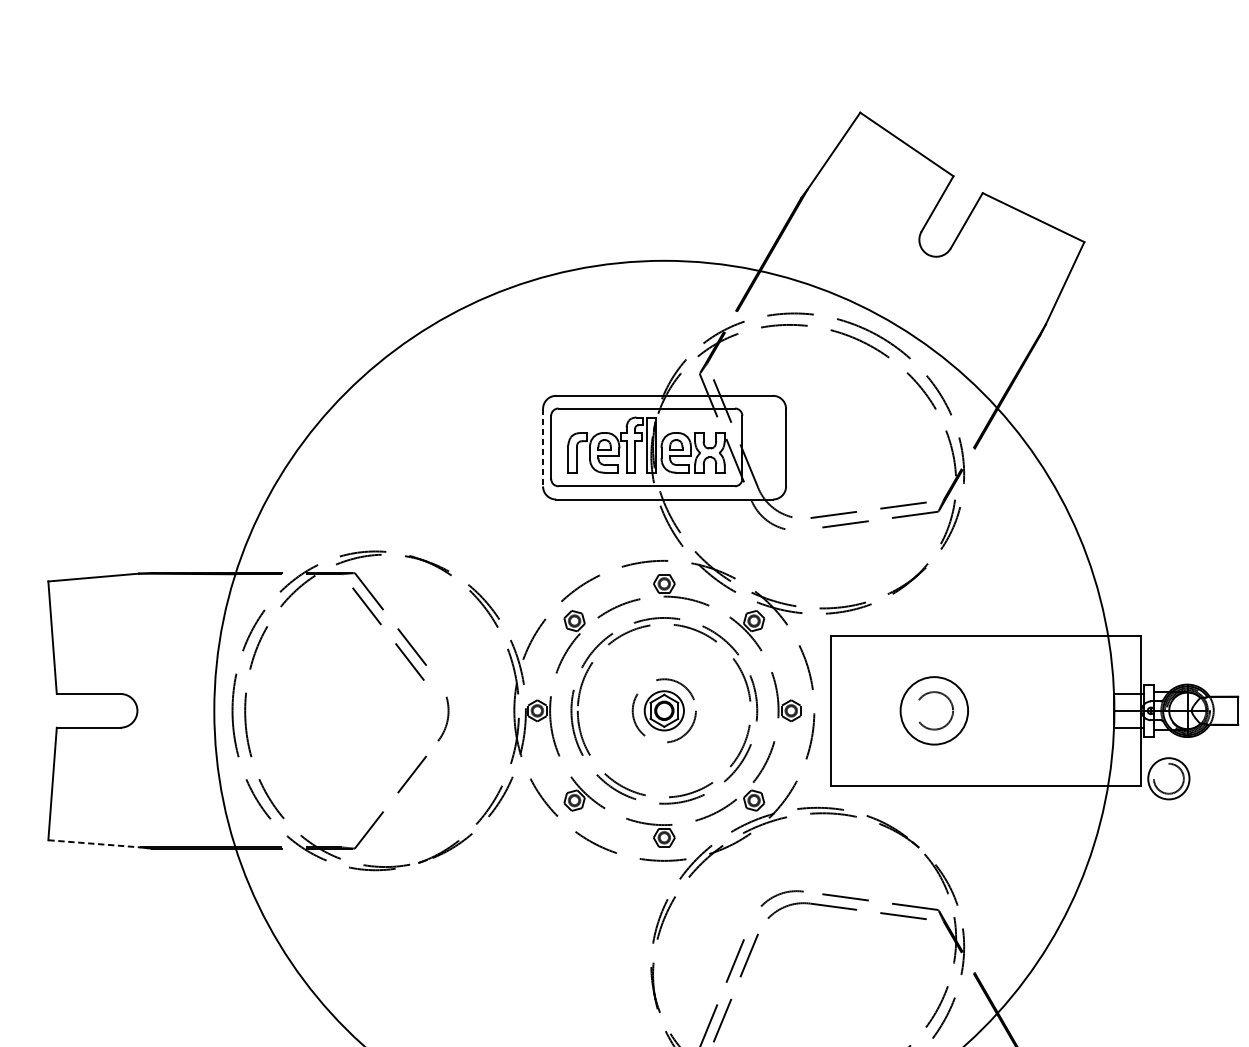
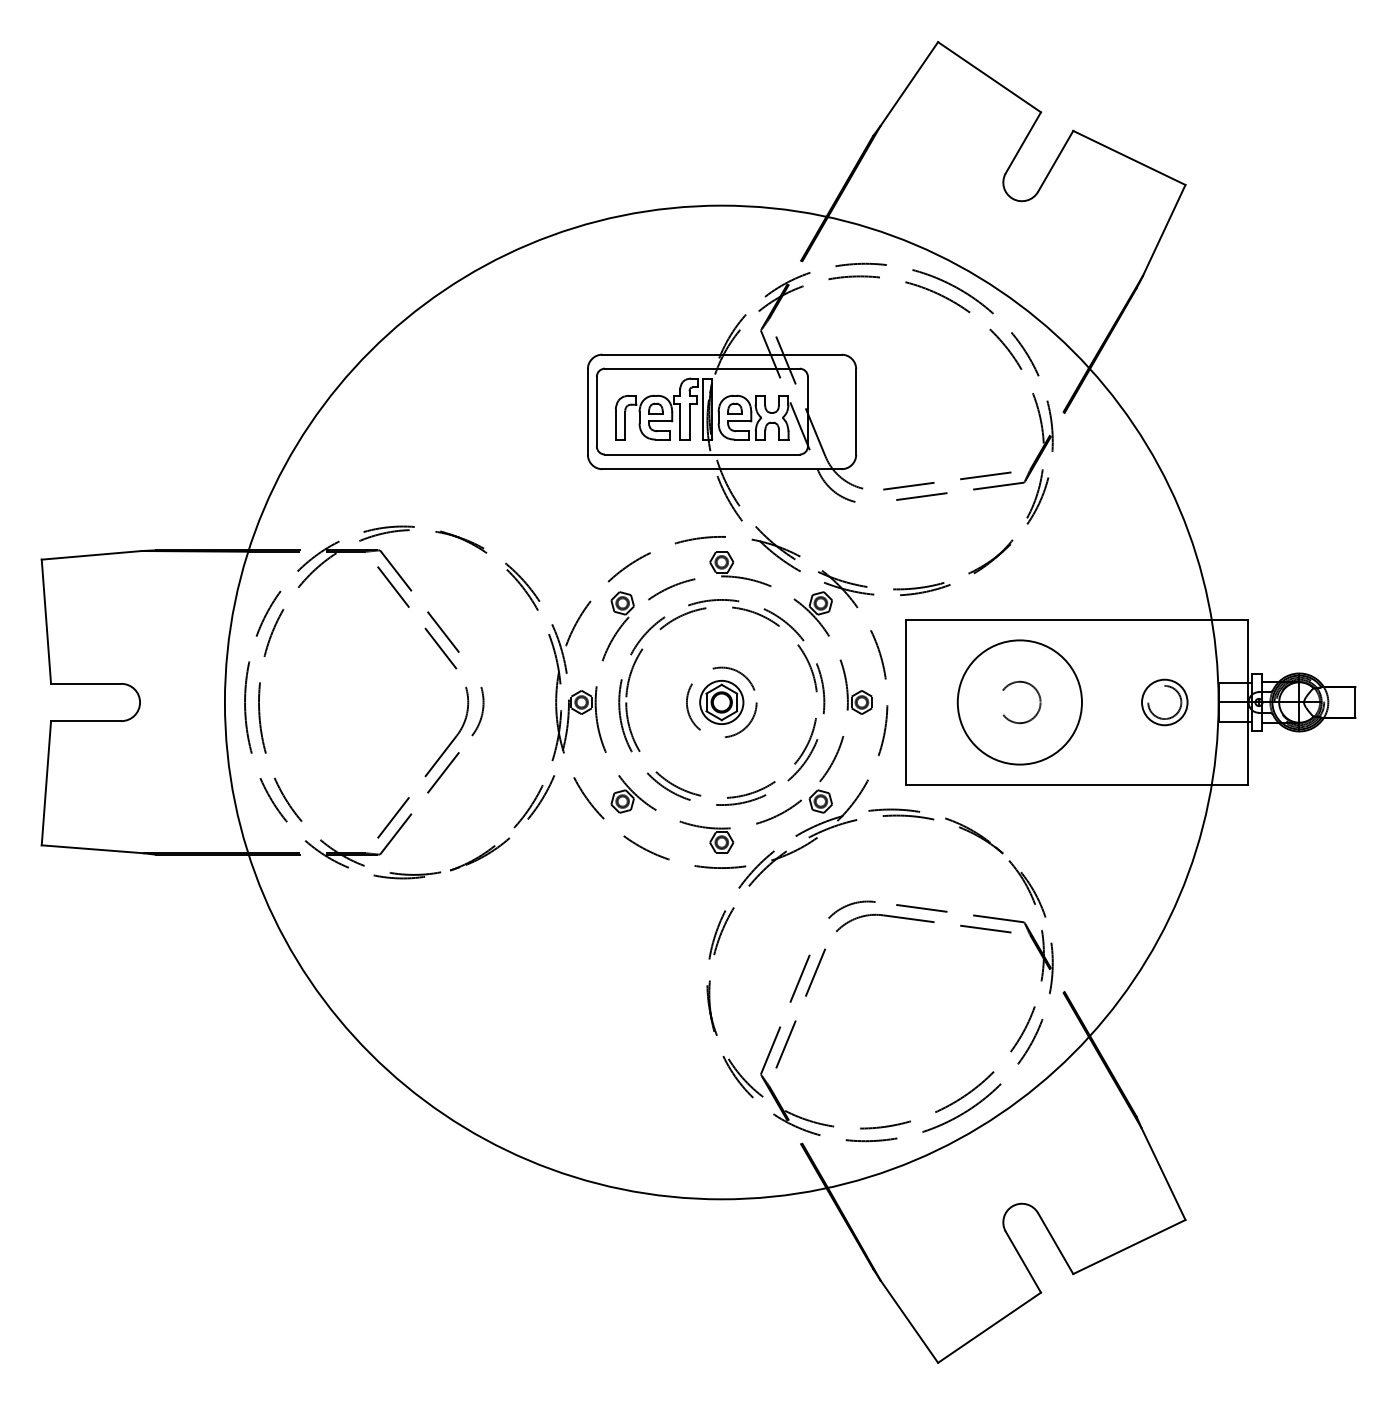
line: (542, 447) -> (587, 411), dashed -> solid
circle: (934, 710) -> (1019, 702), size x1.67
part: (401, 768) -> (431, 766), added
part: (1168, 778) -> (1164, 702), moved
line: (95, 844) -> (93, 849), dashed -> solid

